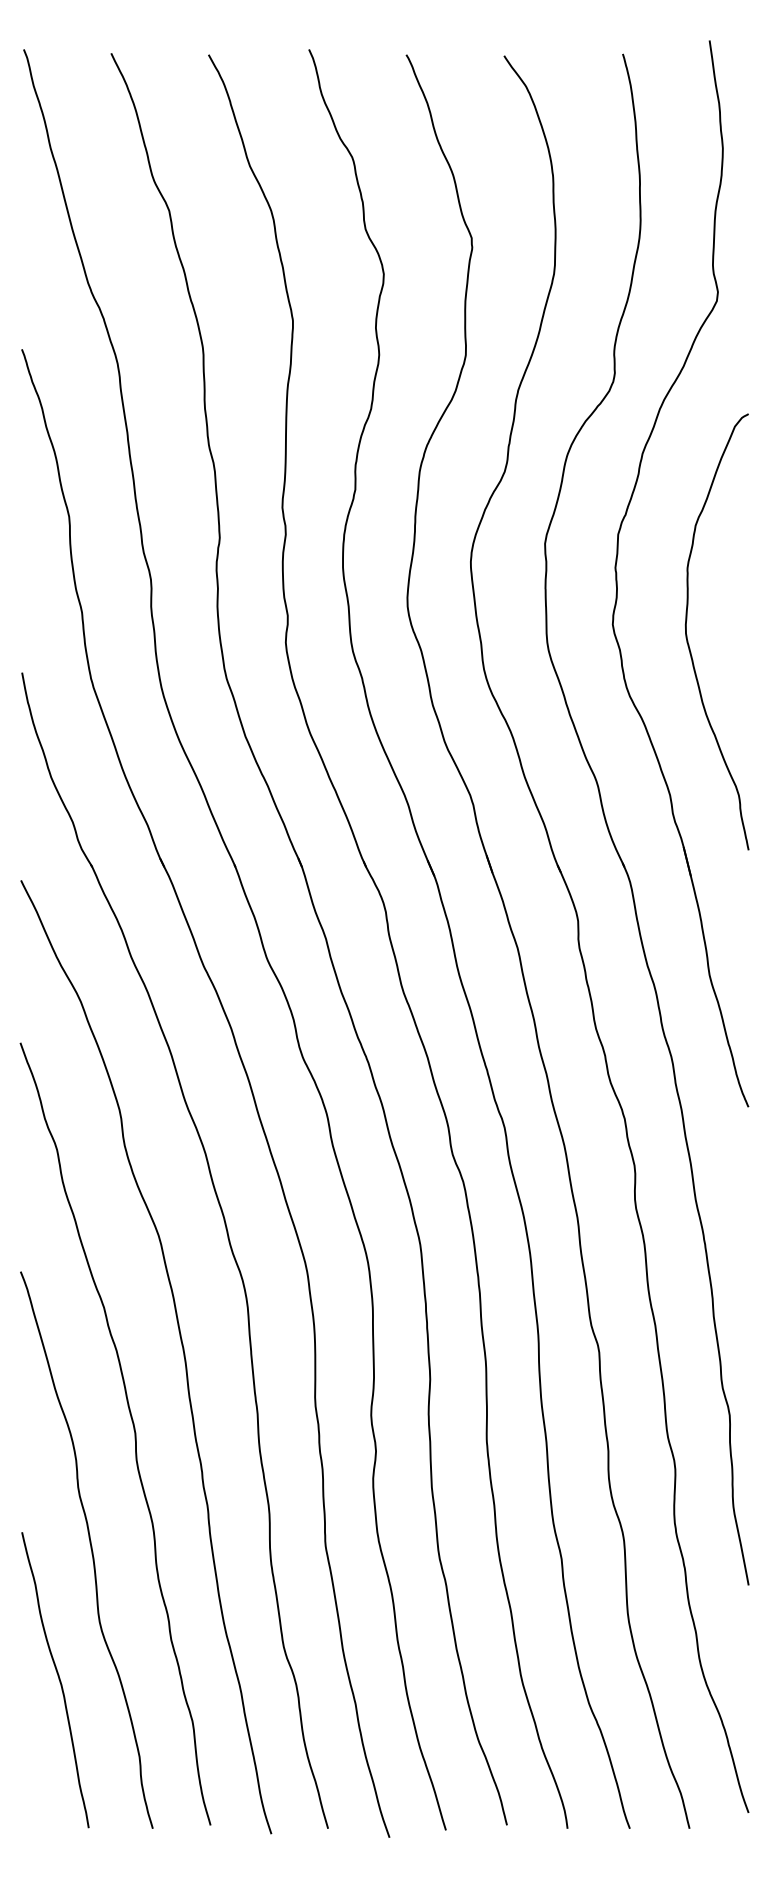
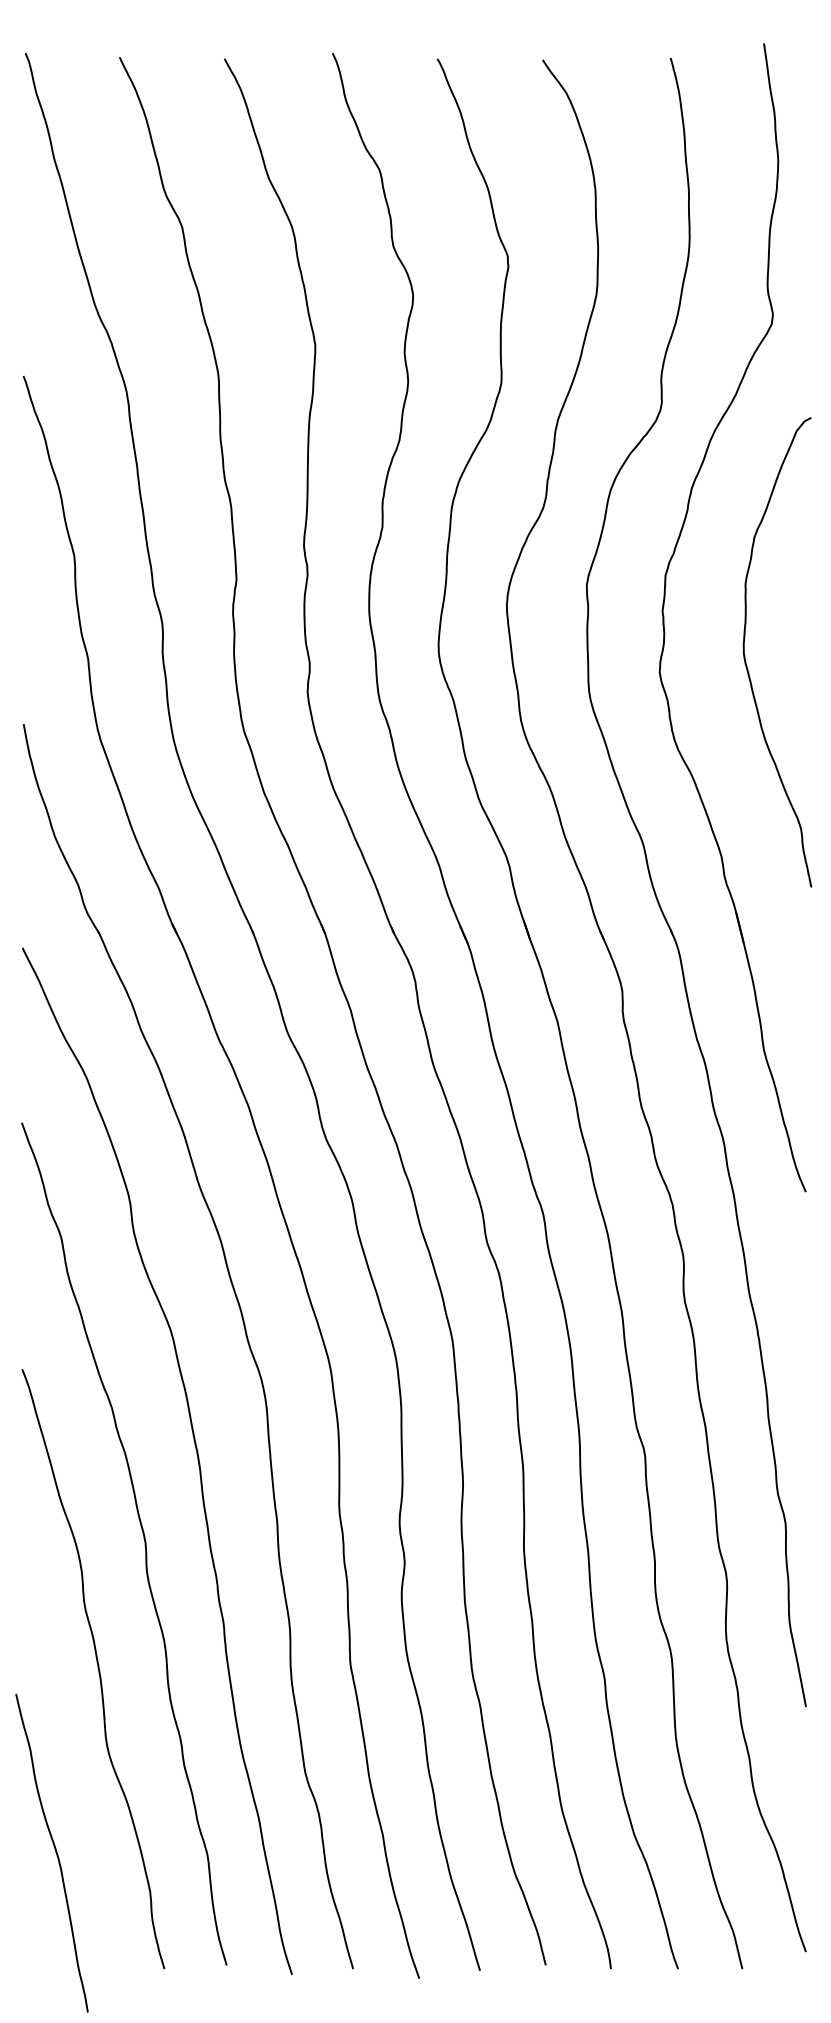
curve: (687, 634) -> (745, 655), moved
curve: (58, 1679) -> (55, 1852), moved

